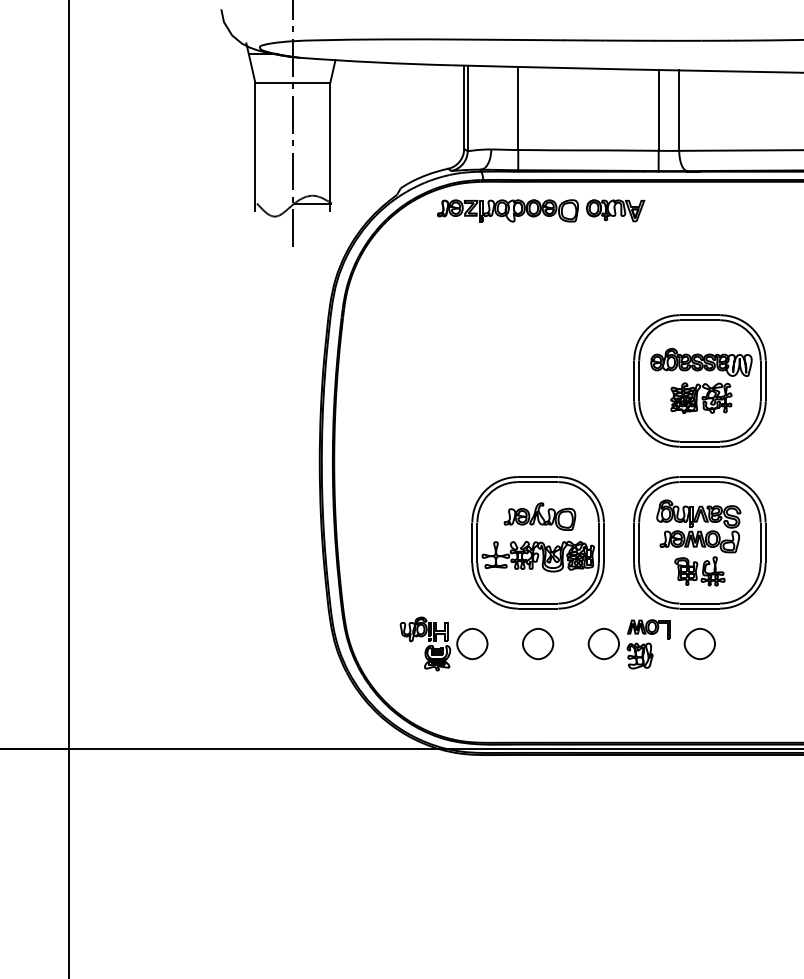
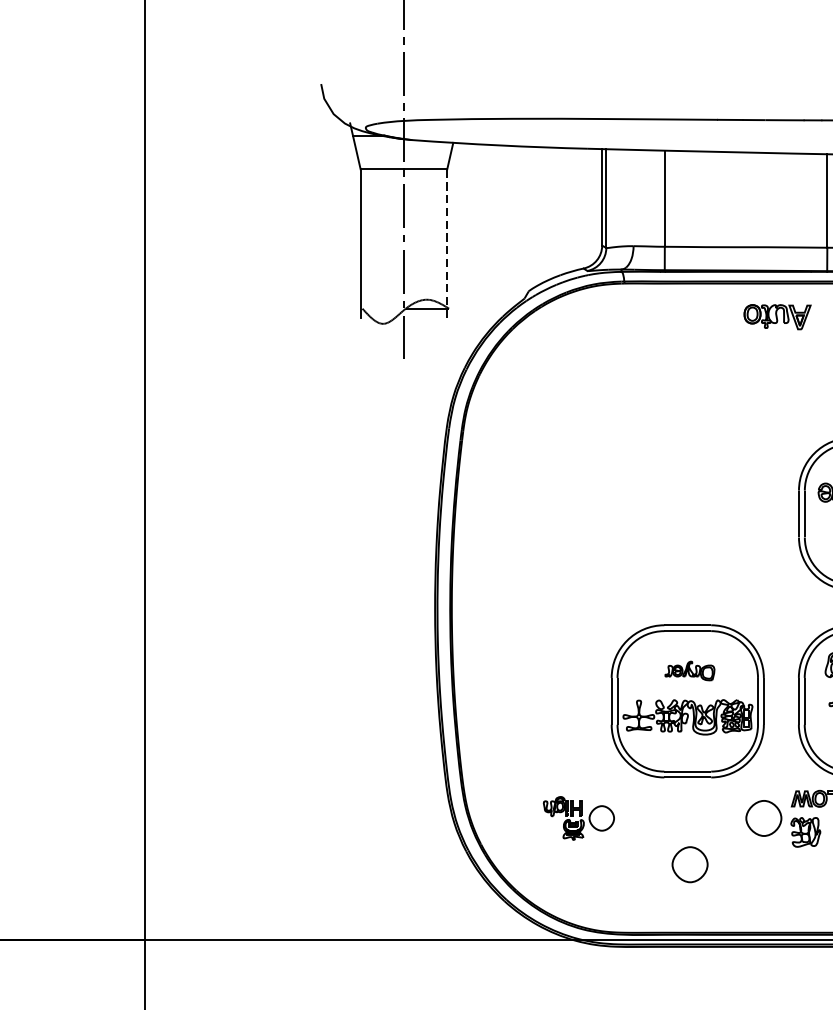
line: (330, 146) -> (447, 242), solid -> dashed
part: (507, 210) -> (652, 316), removed
part: (539, 516) -> (689, 670), size x0.6
part: (443, 643) -> (578, 817), size x0.7
part: (538, 644) -> (690, 865), moved

